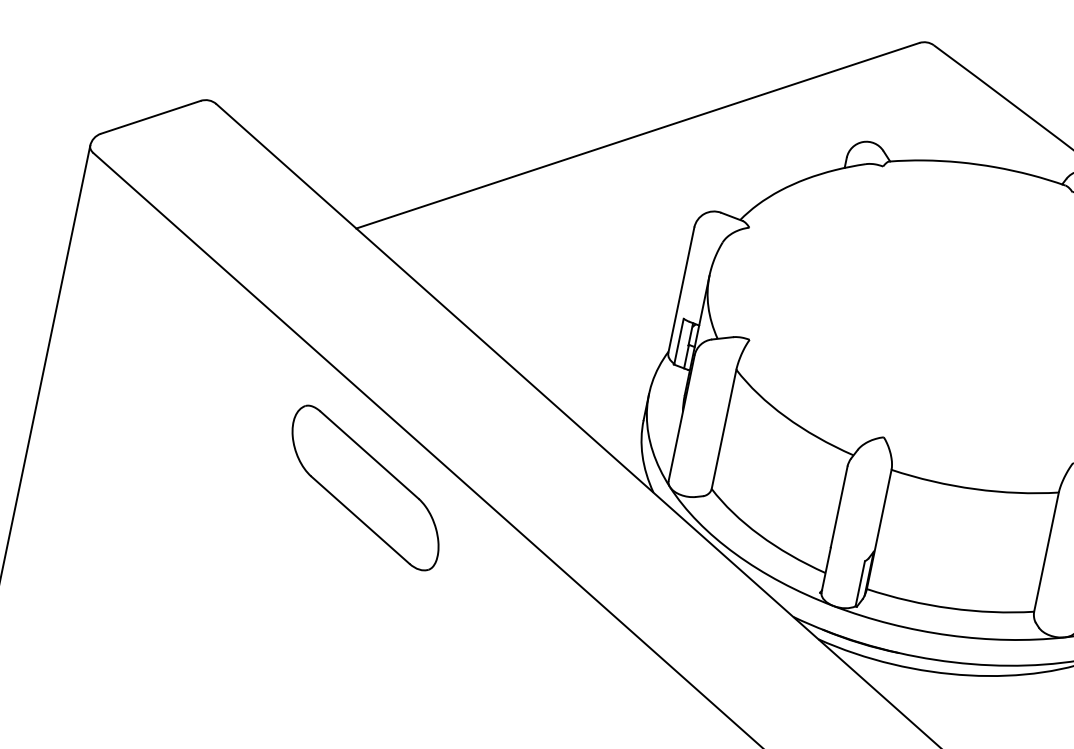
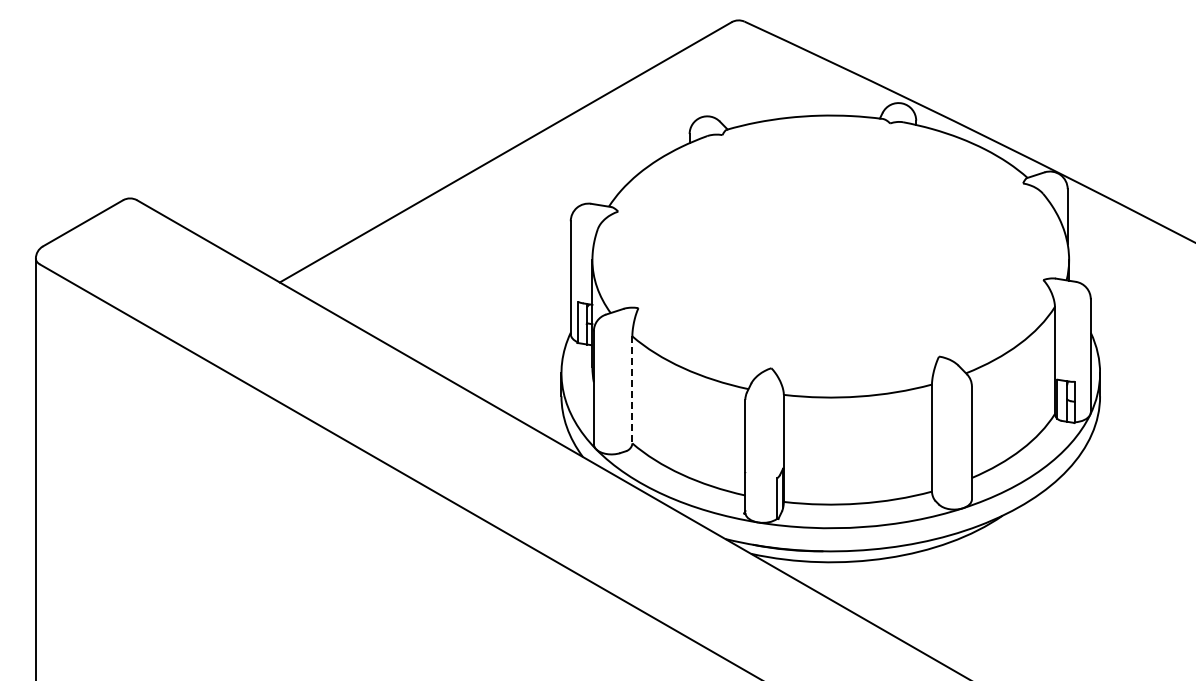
line: (724, 428) -> (632, 389), solid -> dashed
part: (366, 487) -> (334, 503), removed

